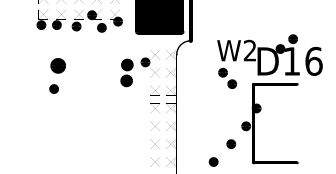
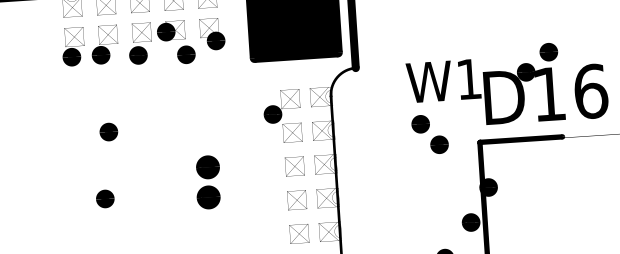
text: (249, 50) -> (467, 78), W2 -> W1
part: (58, 65) -> (109, 131), size x0.62
part: (126, 72) -> (207, 181), moved
part: (53, 88) -> (104, 197), moved

